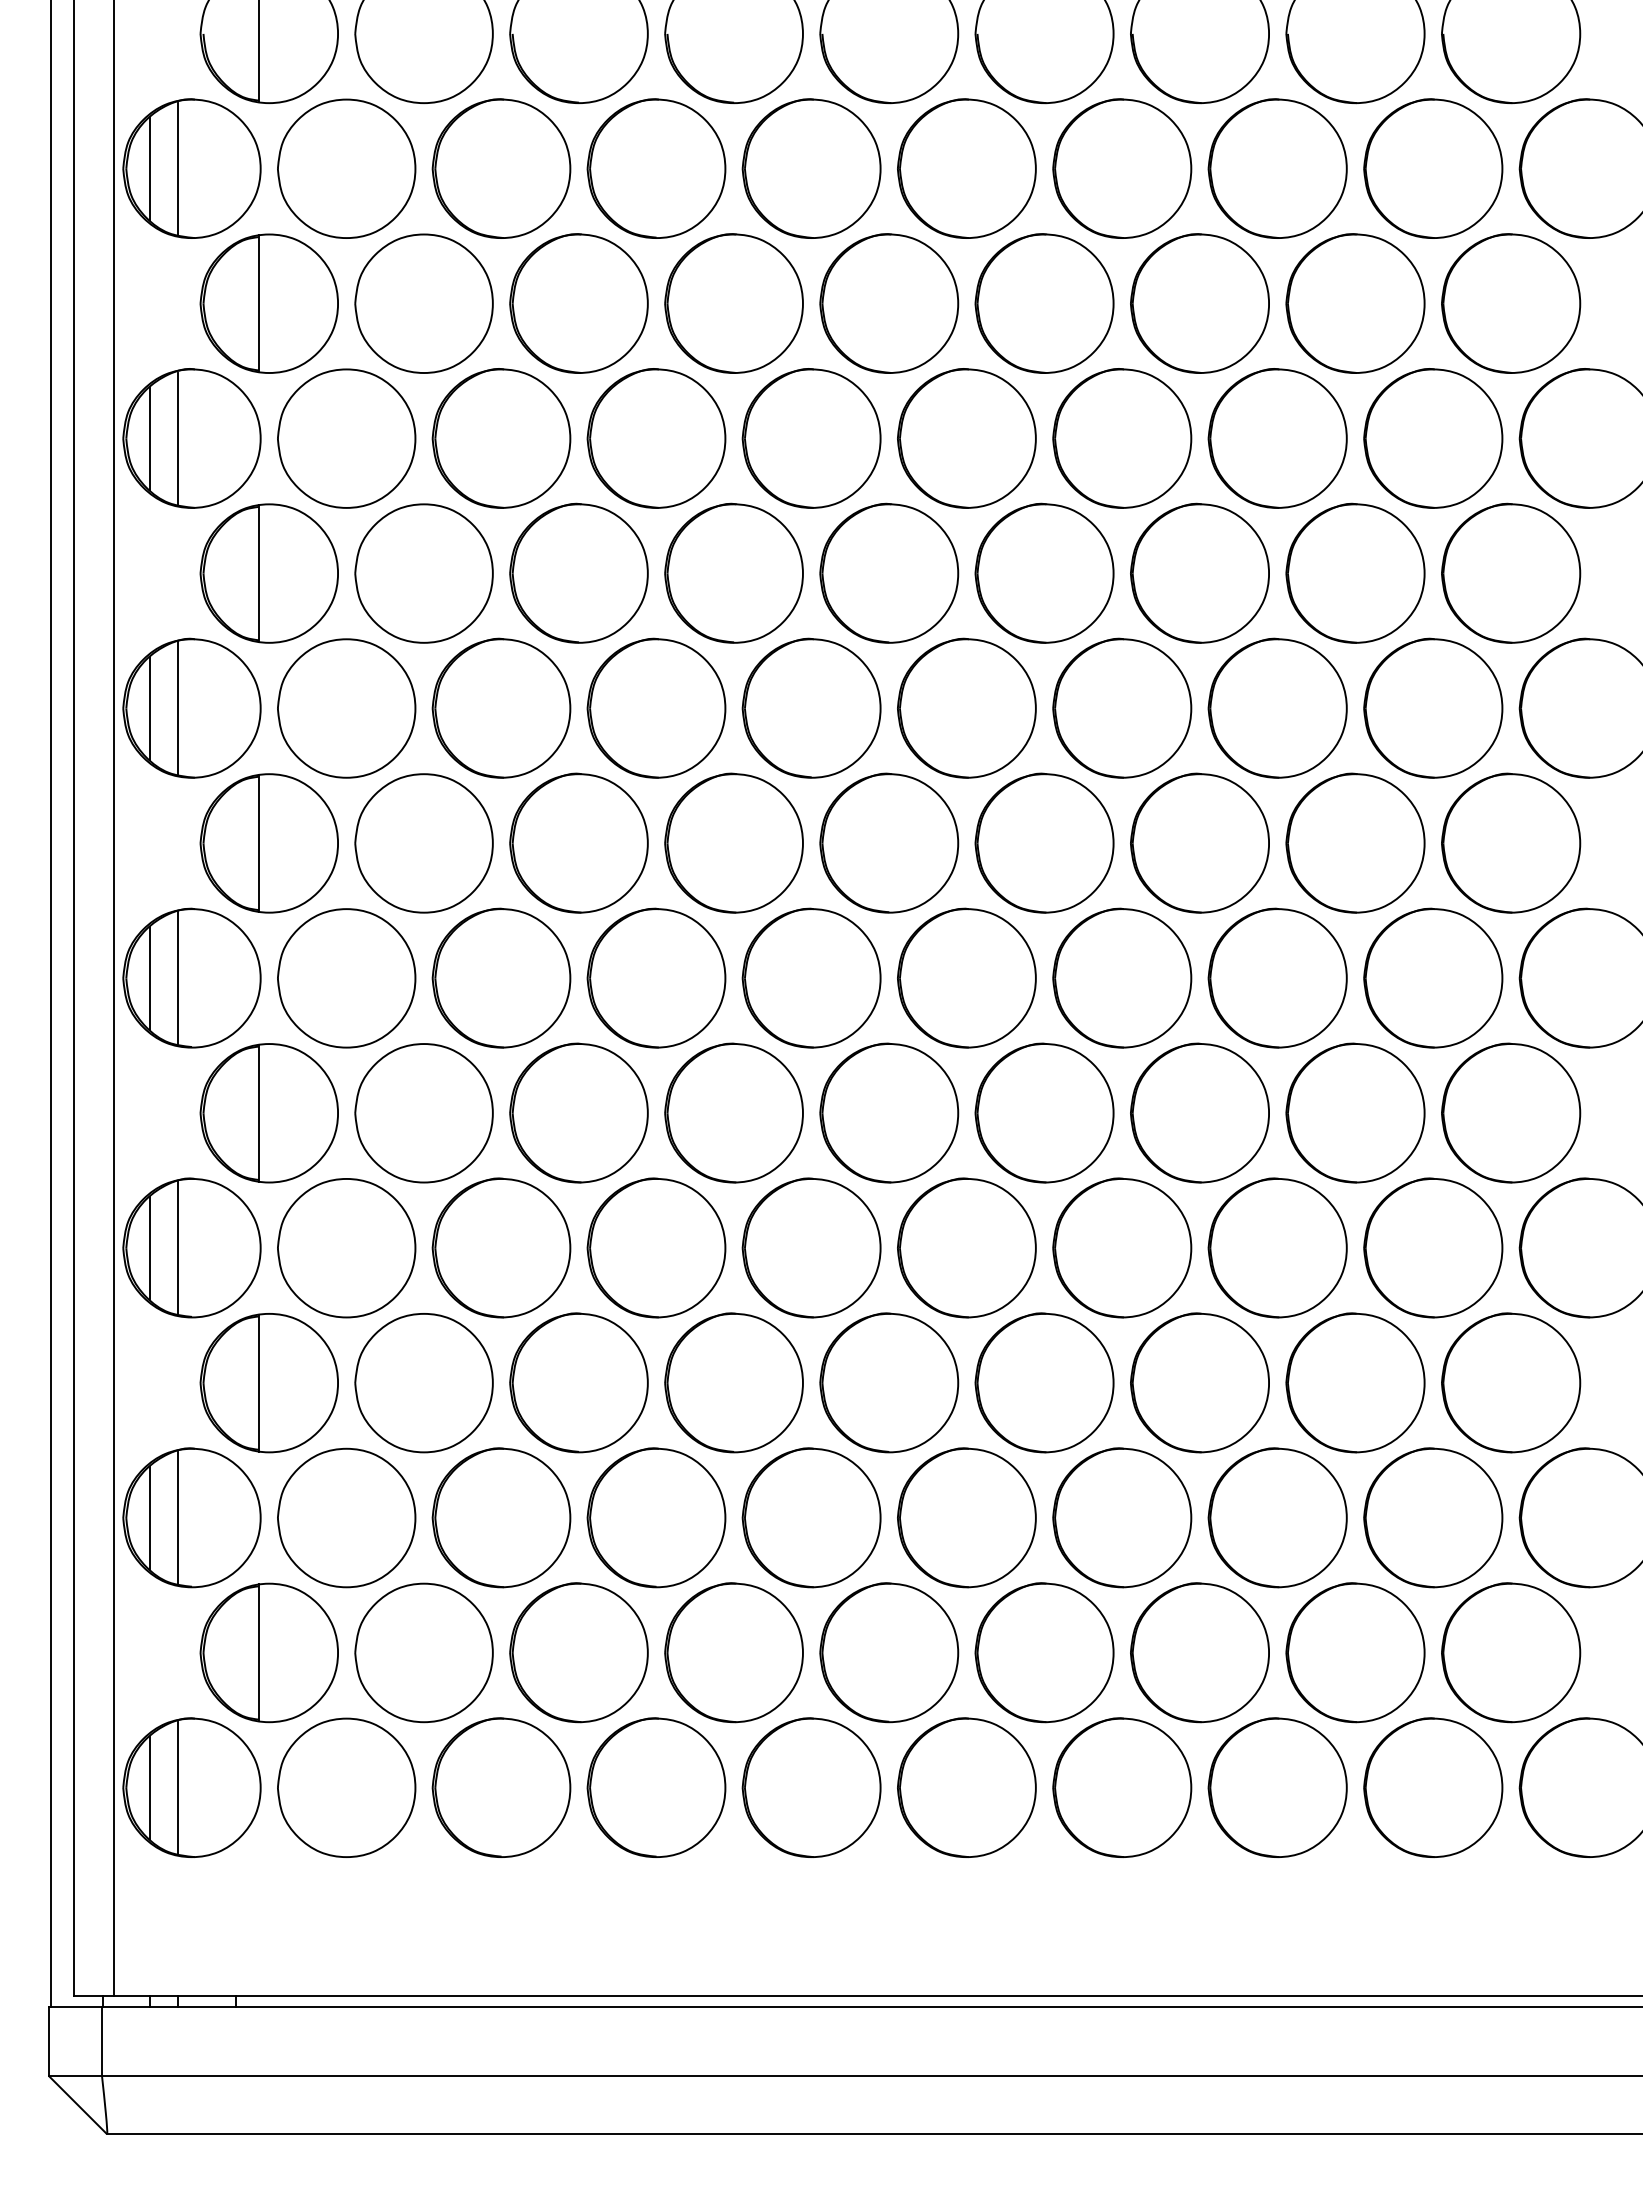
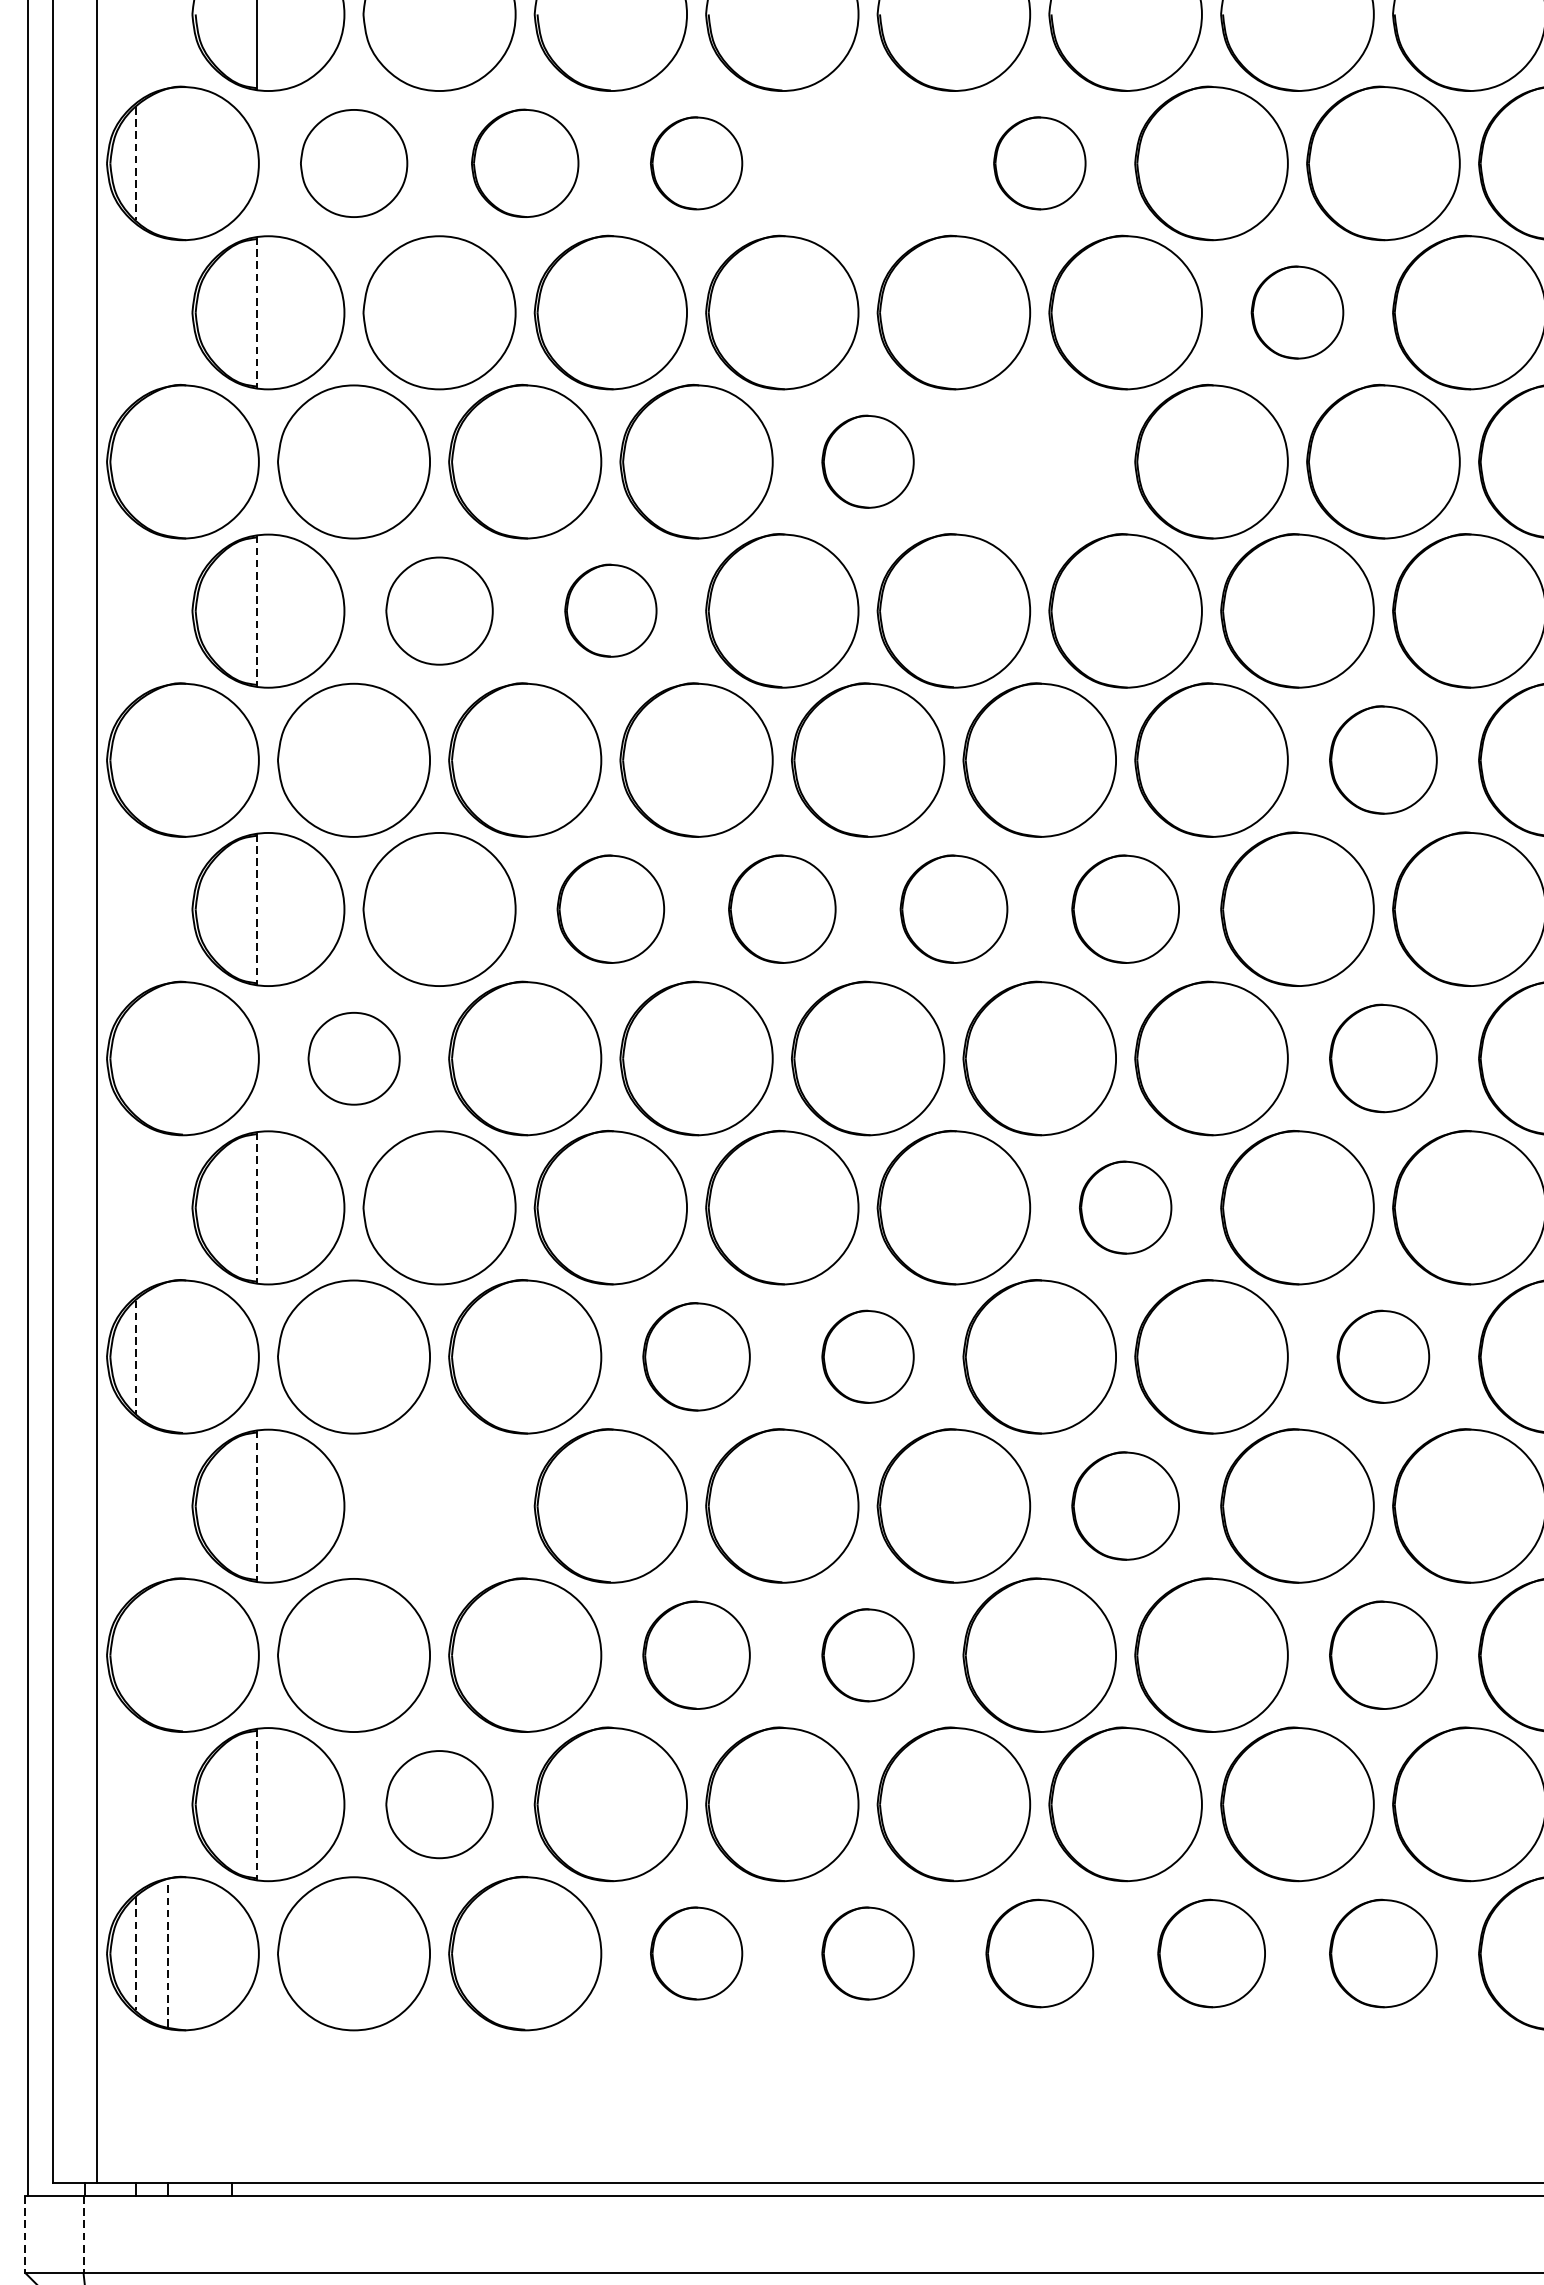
line: (178, 168) -> (168, 163), removed
part: (346, 168) -> (353, 163), size x0.7
part: (501, 168) -> (525, 163), size x0.7
part: (656, 168) -> (696, 163), size x0.6
part: (811, 168) -> (867, 163), removed
part: (966, 168) -> (1039, 163), size x0.6
line: (149, 169) -> (135, 164), solid -> dashed
line: (258, 303) -> (256, 312), solid -> dashed
part: (1199, 303) -> (1296, 312), size x0.6
line: (149, 438) -> (135, 461), removed
line: (178, 438) -> (168, 461), removed
part: (811, 438) -> (867, 461), size x0.6
part: (966, 438) -> (1039, 461), removed
part: (578, 572) -> (610, 609), size x0.6
line: (258, 573) -> (256, 611), solid -> dashed
part: (423, 573) -> (438, 611), size x0.7
part: (1277, 707) -> (1383, 759), size x0.7
line: (149, 708) -> (135, 760), removed
line: (178, 708) -> (168, 760), removed
part: (578, 842) -> (610, 908), size x0.7
part: (733, 842) -> (781, 908), size x0.7
part: (889, 842) -> (954, 908), size x0.7
part: (1044, 842) -> (1125, 908), size x0.7
line: (258, 843) -> (256, 909), solid -> dashed
part: (1277, 977) -> (1383, 1057), size x0.7
line: (149, 978) -> (135, 1058), removed
line: (178, 978) -> (168, 1058), removed
part: (346, 978) -> (353, 1058), size x0.6
part: (1044, 1112) -> (1125, 1207), size x0.6
line: (258, 1113) -> (256, 1208), solid -> dashed
part: (656, 1247) -> (696, 1356), size x0.7
part: (811, 1247) -> (867, 1356), size x0.6
part: (1277, 1247) -> (1383, 1356), size x0.6
line: (149, 1248) -> (135, 1357), solid -> dashed
line: (178, 1248) -> (168, 1357), removed
part: (1044, 1382) -> (1125, 1505), size x0.7
line: (258, 1383) -> (256, 1506), solid -> dashed
part: (423, 1383) -> (438, 1506), removed
line: (149, 1517) -> (135, 1654), removed
line: (178, 1517) -> (168, 1654), removed
part: (656, 1517) -> (696, 1654), size x0.7
part: (811, 1517) -> (867, 1654), size x0.6
part: (1277, 1517) -> (1383, 1654), size x0.7
line: (258, 1652) -> (256, 1804), solid -> dashed
part: (423, 1652) -> (438, 1804), size x0.7
line: (178, 1787) -> (168, 1953), solid -> dashed
part: (656, 1787) -> (696, 1953), size x0.6
part: (811, 1787) -> (867, 1953), size x0.6
part: (966, 1787) -> (1039, 1953), size x0.7
part: (1122, 1787) -> (1211, 1953), size x0.7
part: (1277, 1787) -> (1383, 1953), size x0.7
line: (149, 1788) -> (135, 1954), solid -> dashed
line: (49, 2041) -> (25, 2234), solid -> dashed
line: (102, 2041) -> (84, 2234), solid -> dashed

